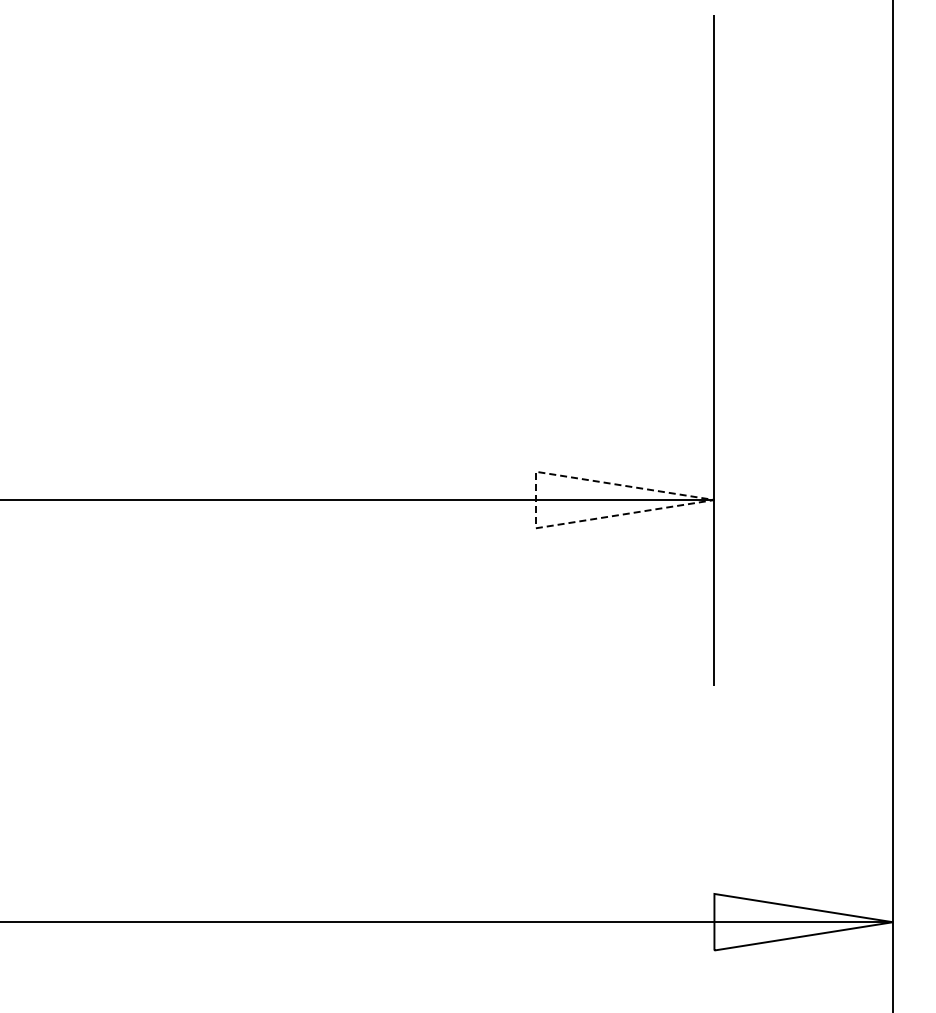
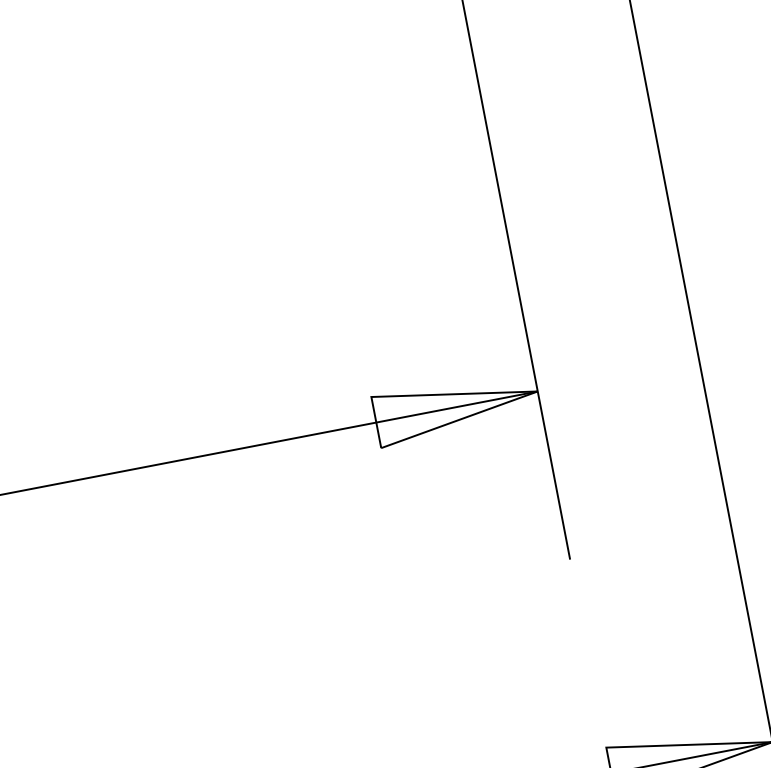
line: (685, 495) -> (510, 392), dashed -> solid

